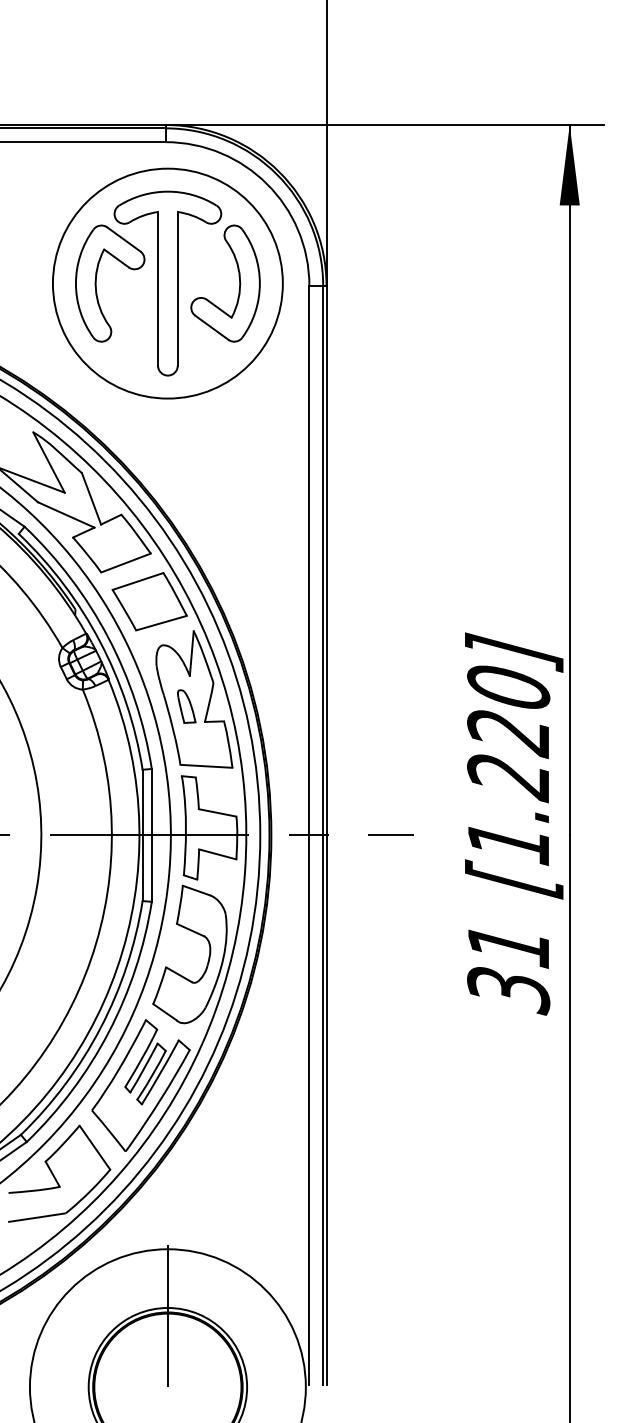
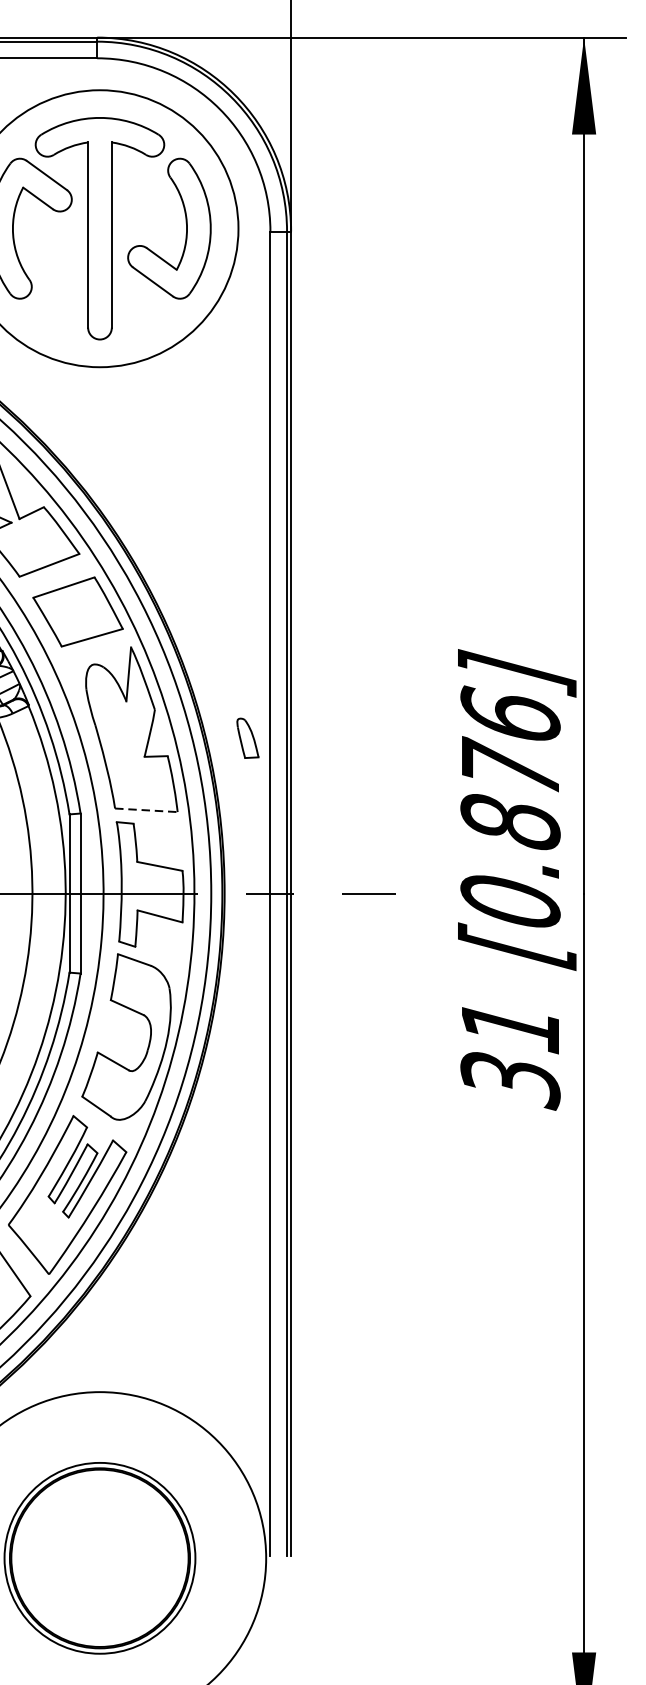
part: (186, 706) -> (247, 738), moved
text: (508, 764) -> (510, 808), [1.220] -> [0.876]
line: (206, 766) -> (146, 810), solid -> dashed
line: (167, 1315) -> (99, 1471), removed

